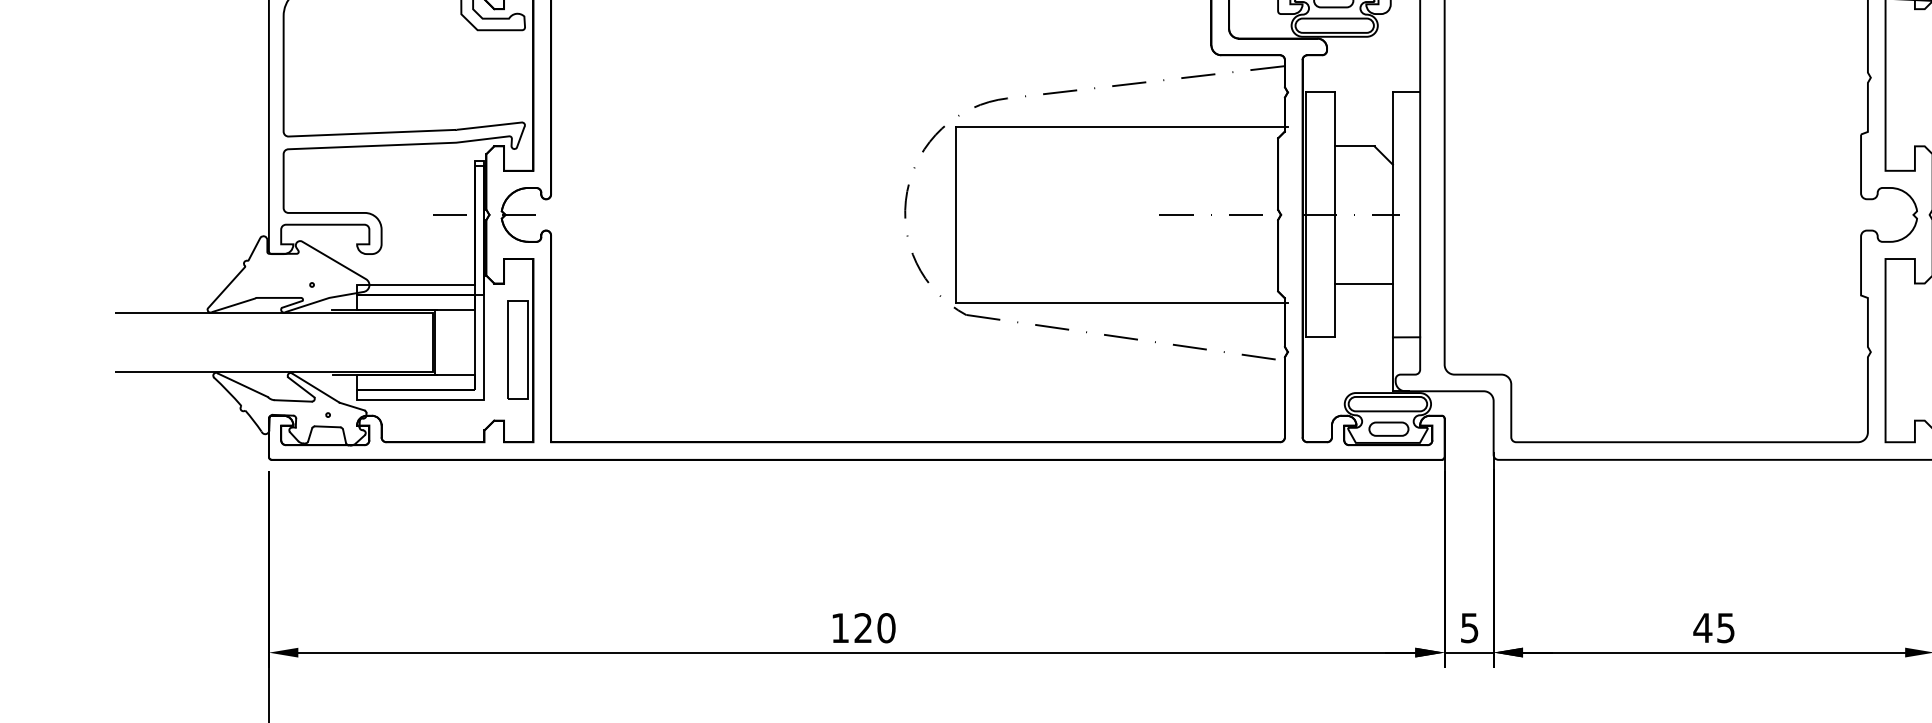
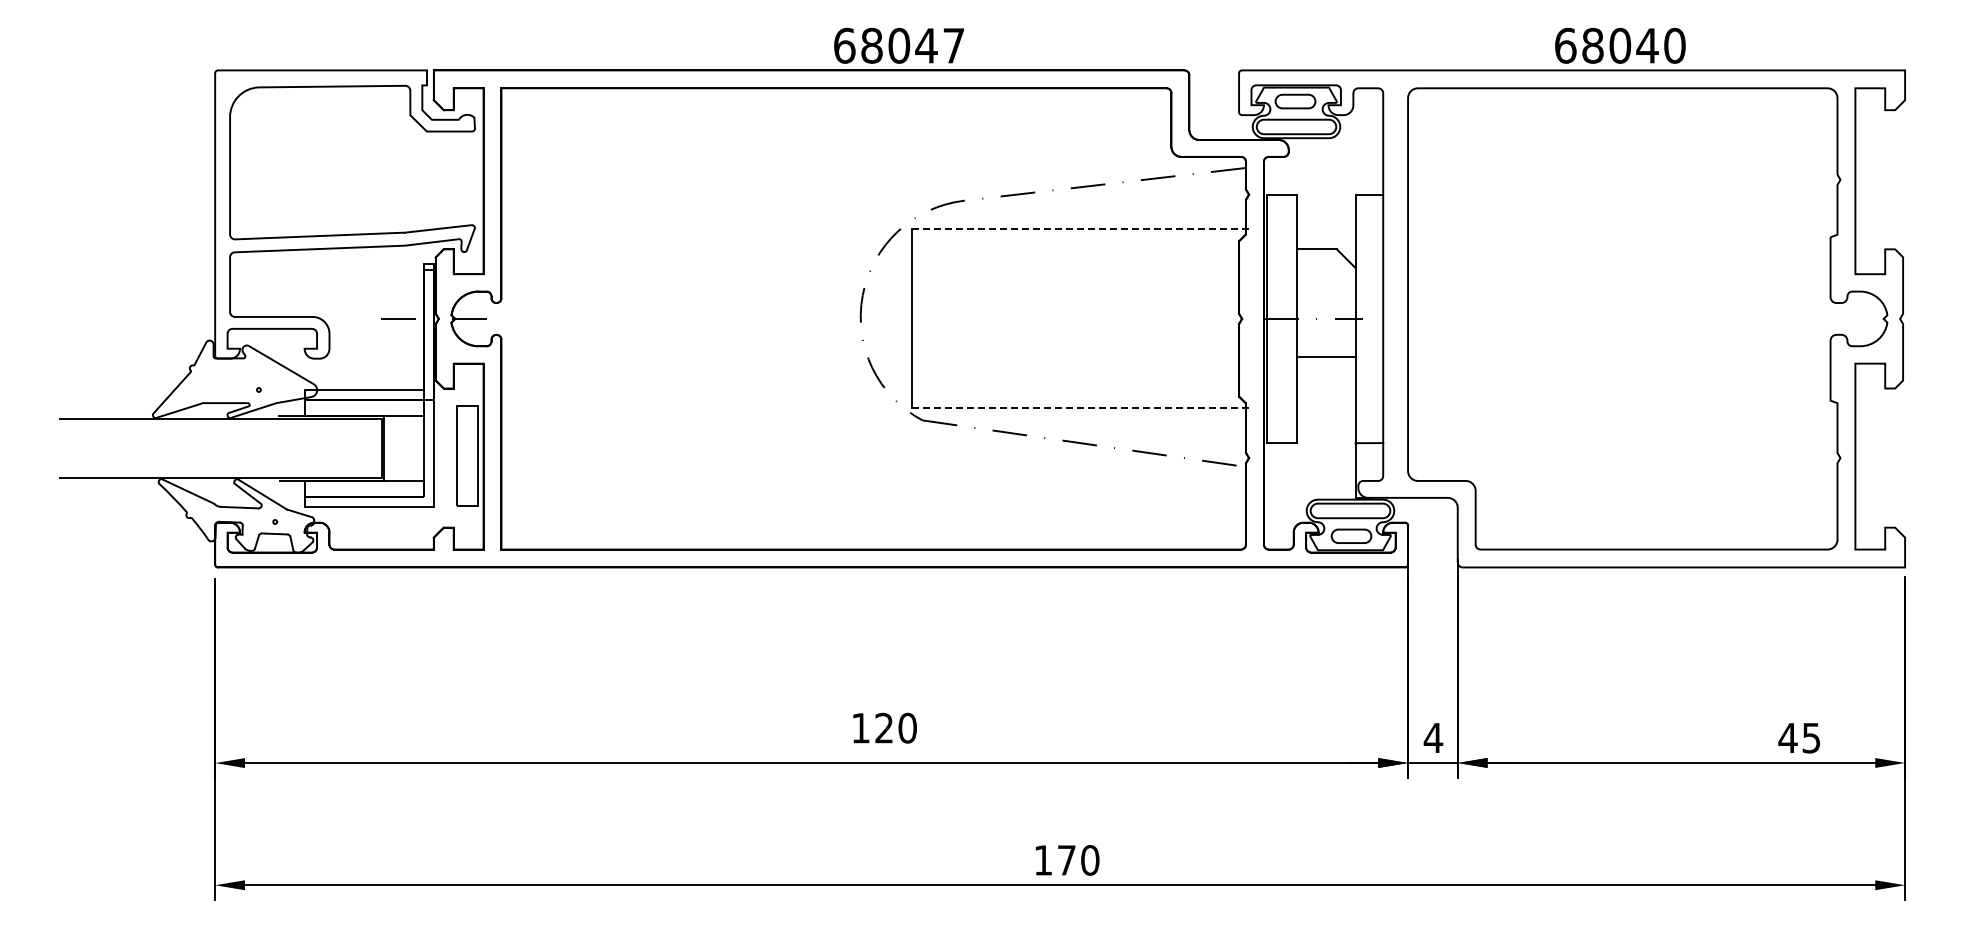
line: (1122, 126) -> (1081, 229), solid -> dashed
line: (1211, 214) -> (1171, 318), removed
line: (1364, 283) -> (1326, 356), moved
line: (1121, 303) -> (1080, 408), solid -> dashed
text: (863, 627) -> (884, 727), moved
text: (1469, 628) -> (1433, 738), 5 -> 4
text: (1713, 628) -> (1798, 738), moved

